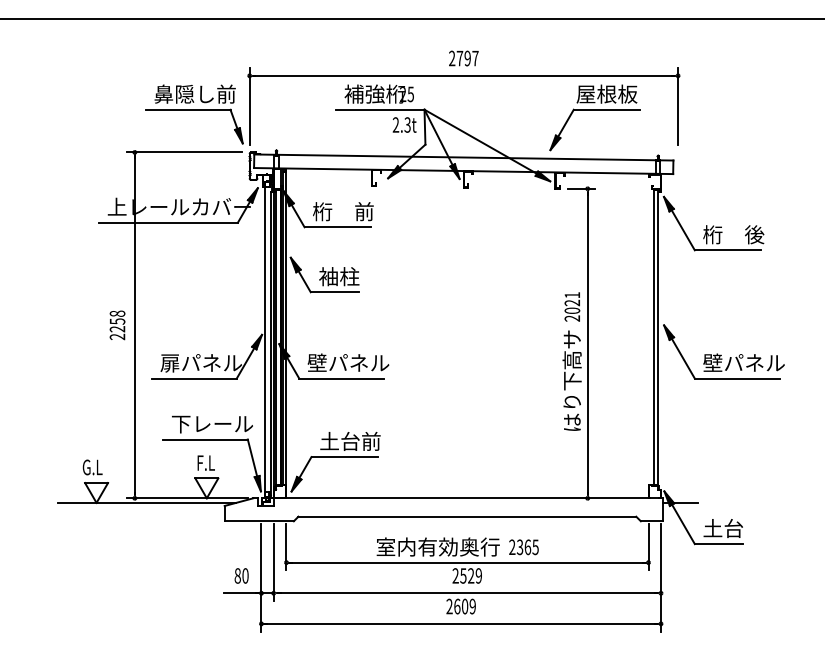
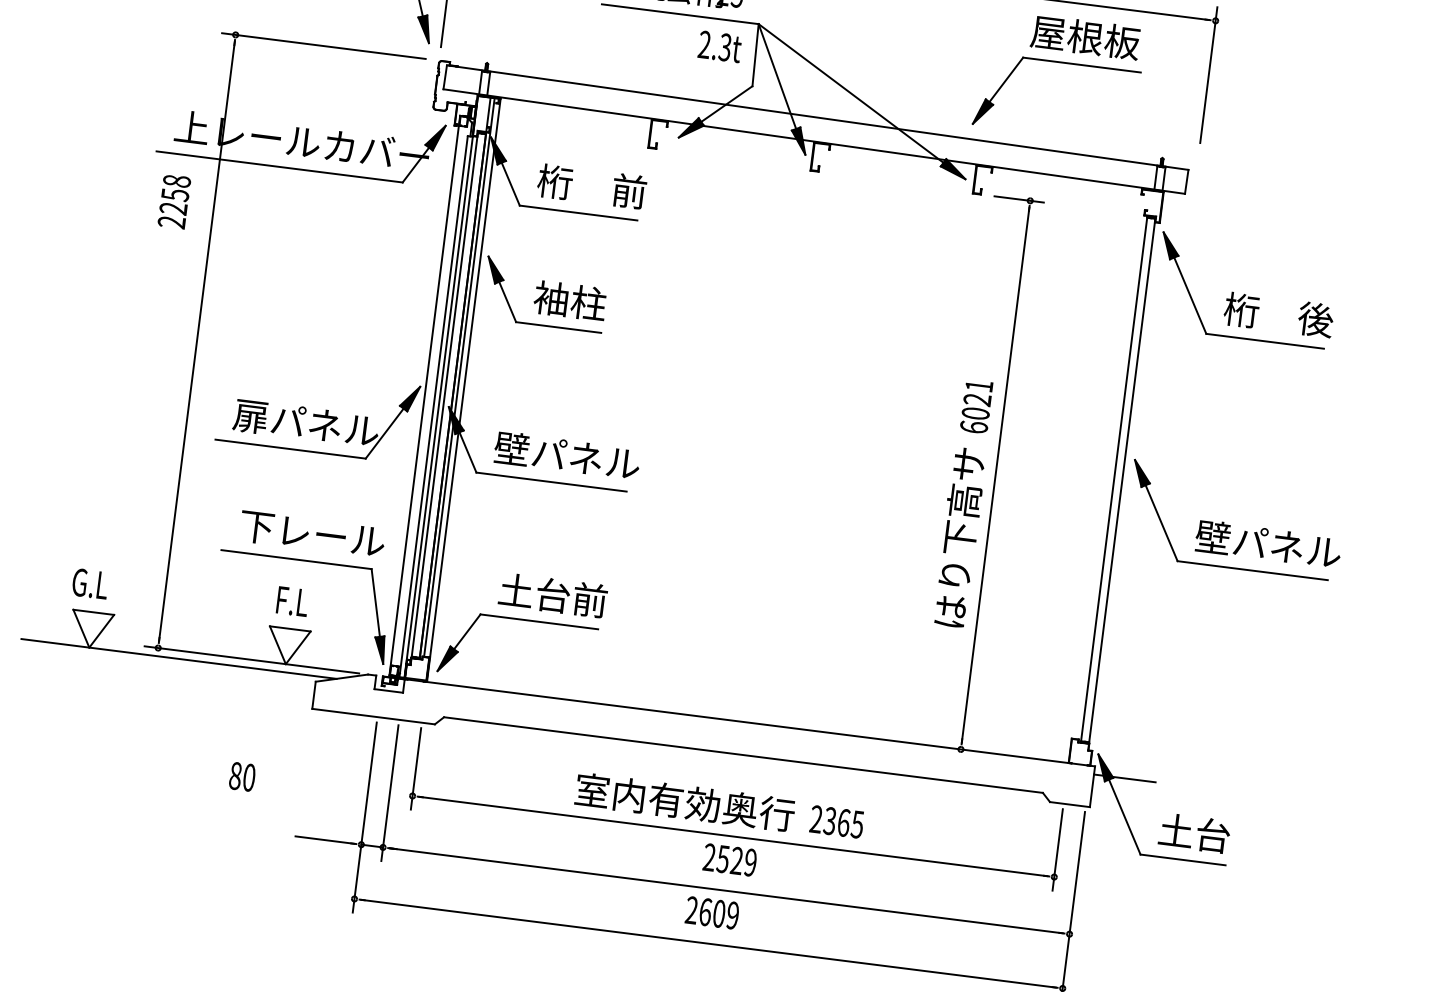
text: (572, 318) -> (974, 427), 2021 -> 6021
text: (117, 325) -> (174, 201), moved
text: (241, 575) -> (242, 776), moved

